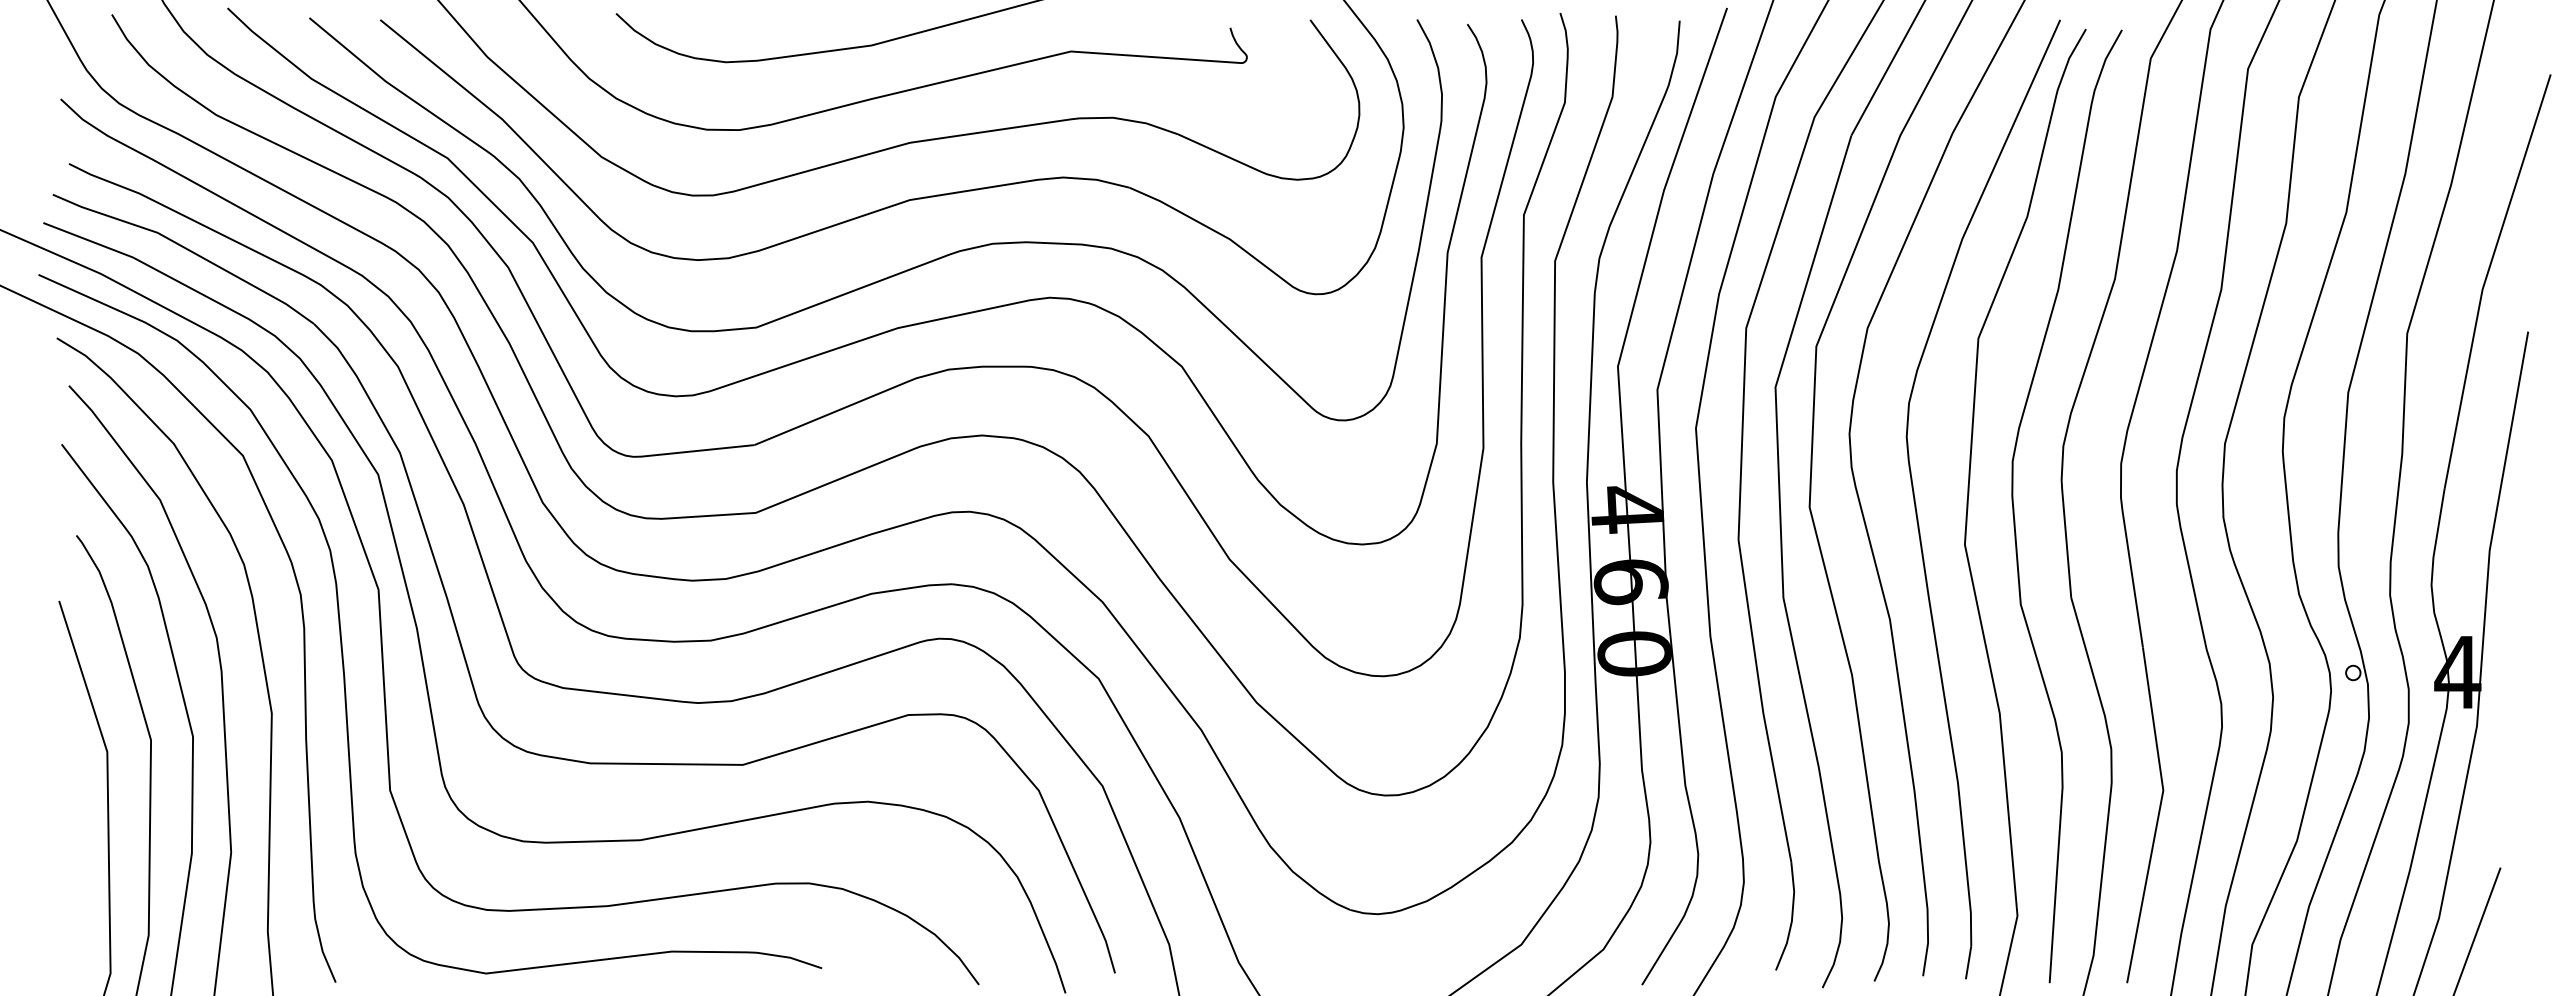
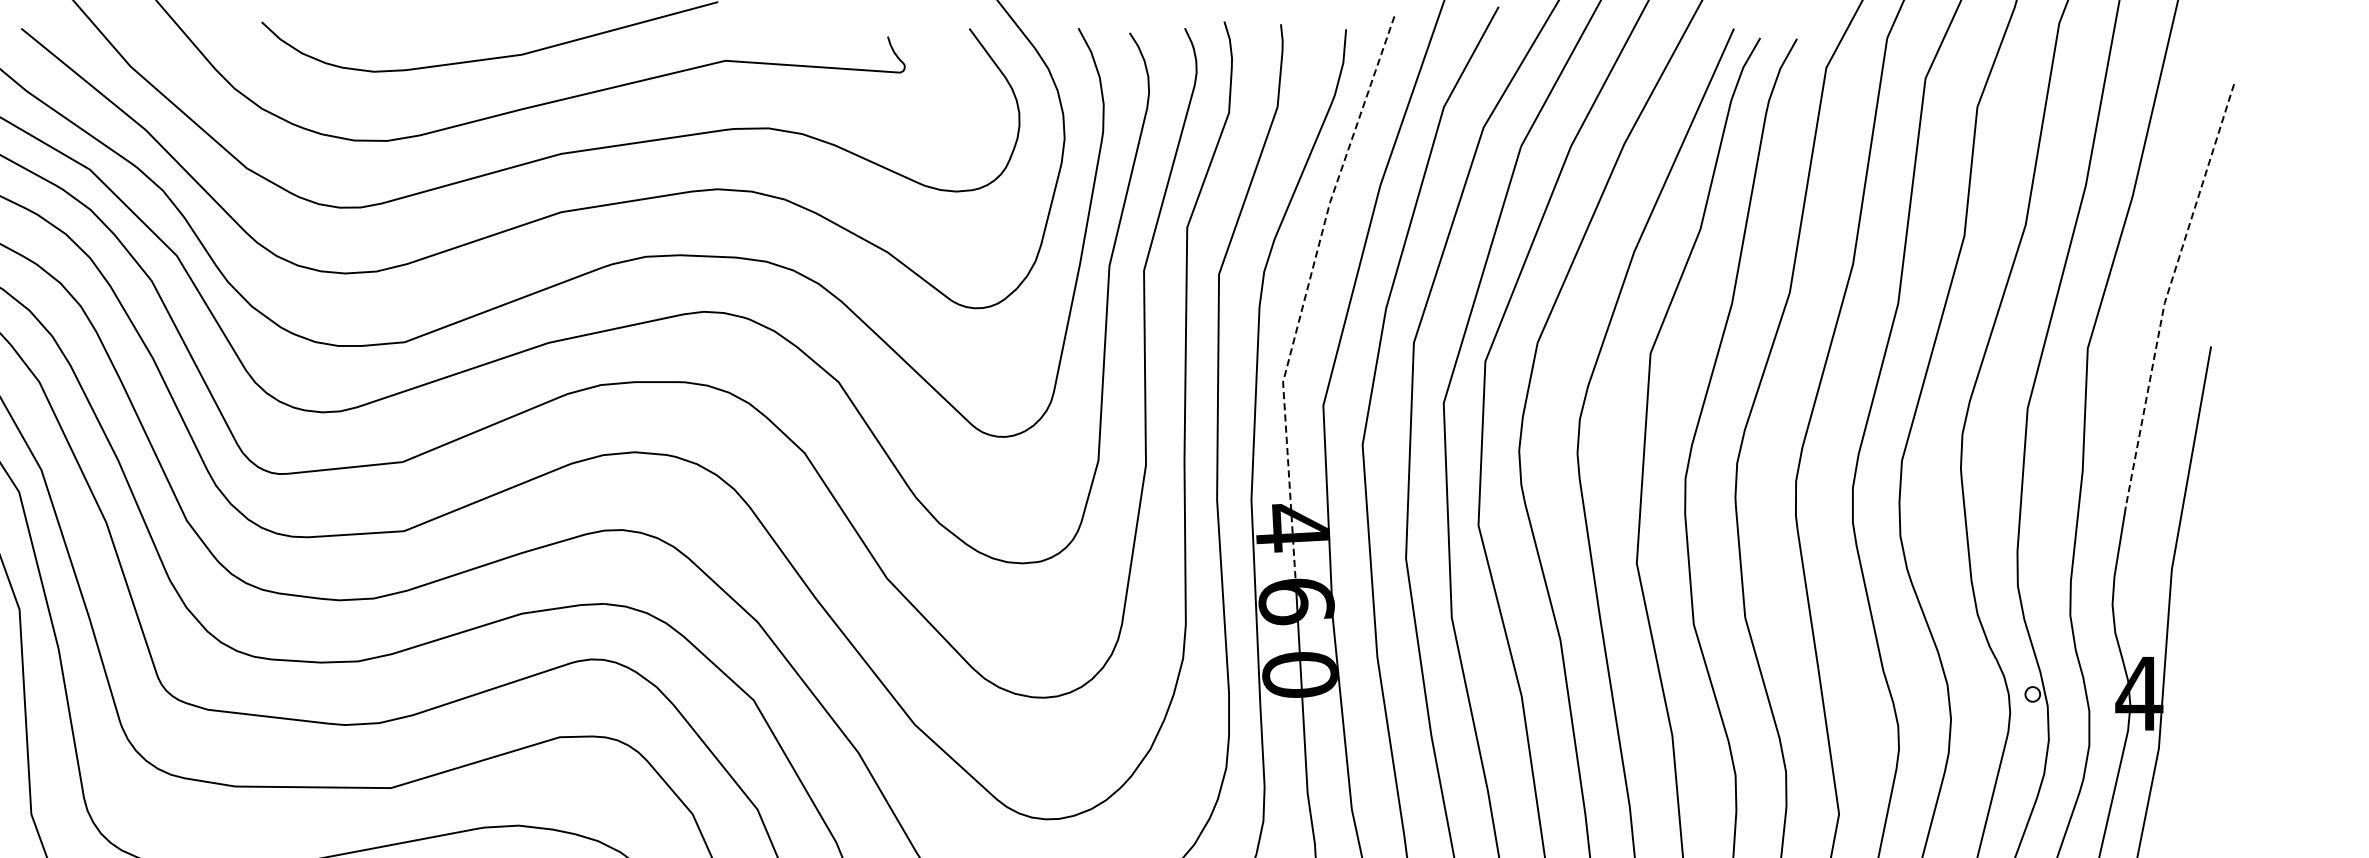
line: (2485, 279) -> (2167, 293), solid -> dashed
line: (1639, 283) -> (1305, 297), solid -> dashed

